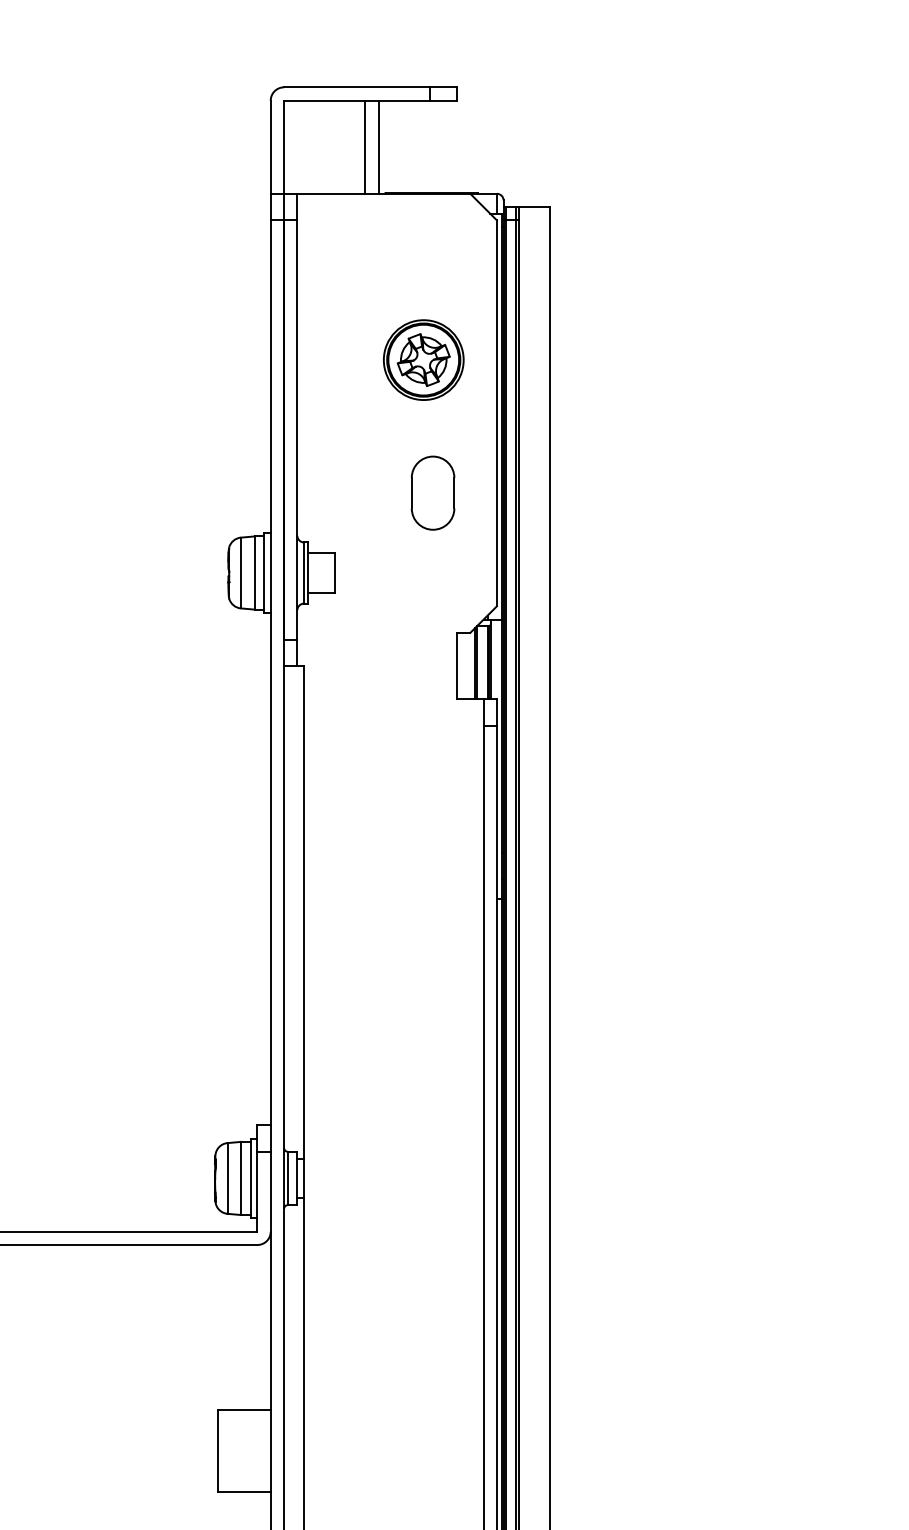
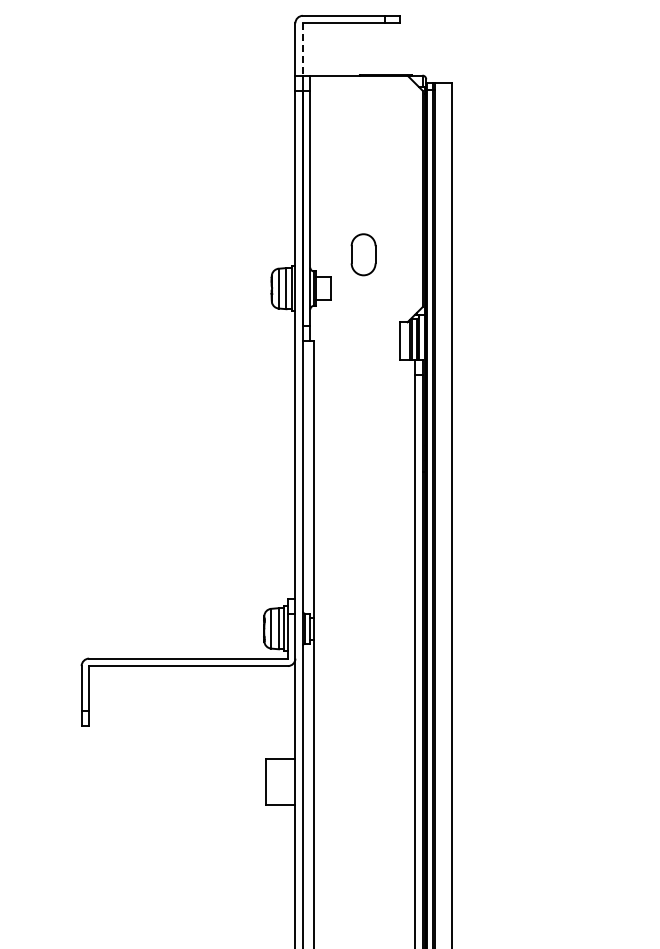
line: (283, 147) -> (302, 49), solid -> dashed
line: (365, 147) -> (348, 49), removed
line: (377, 147) -> (355, 49), removed
part: (423, 359) -> (381, 168), removed
part: (432, 492) -> (363, 254), moved

